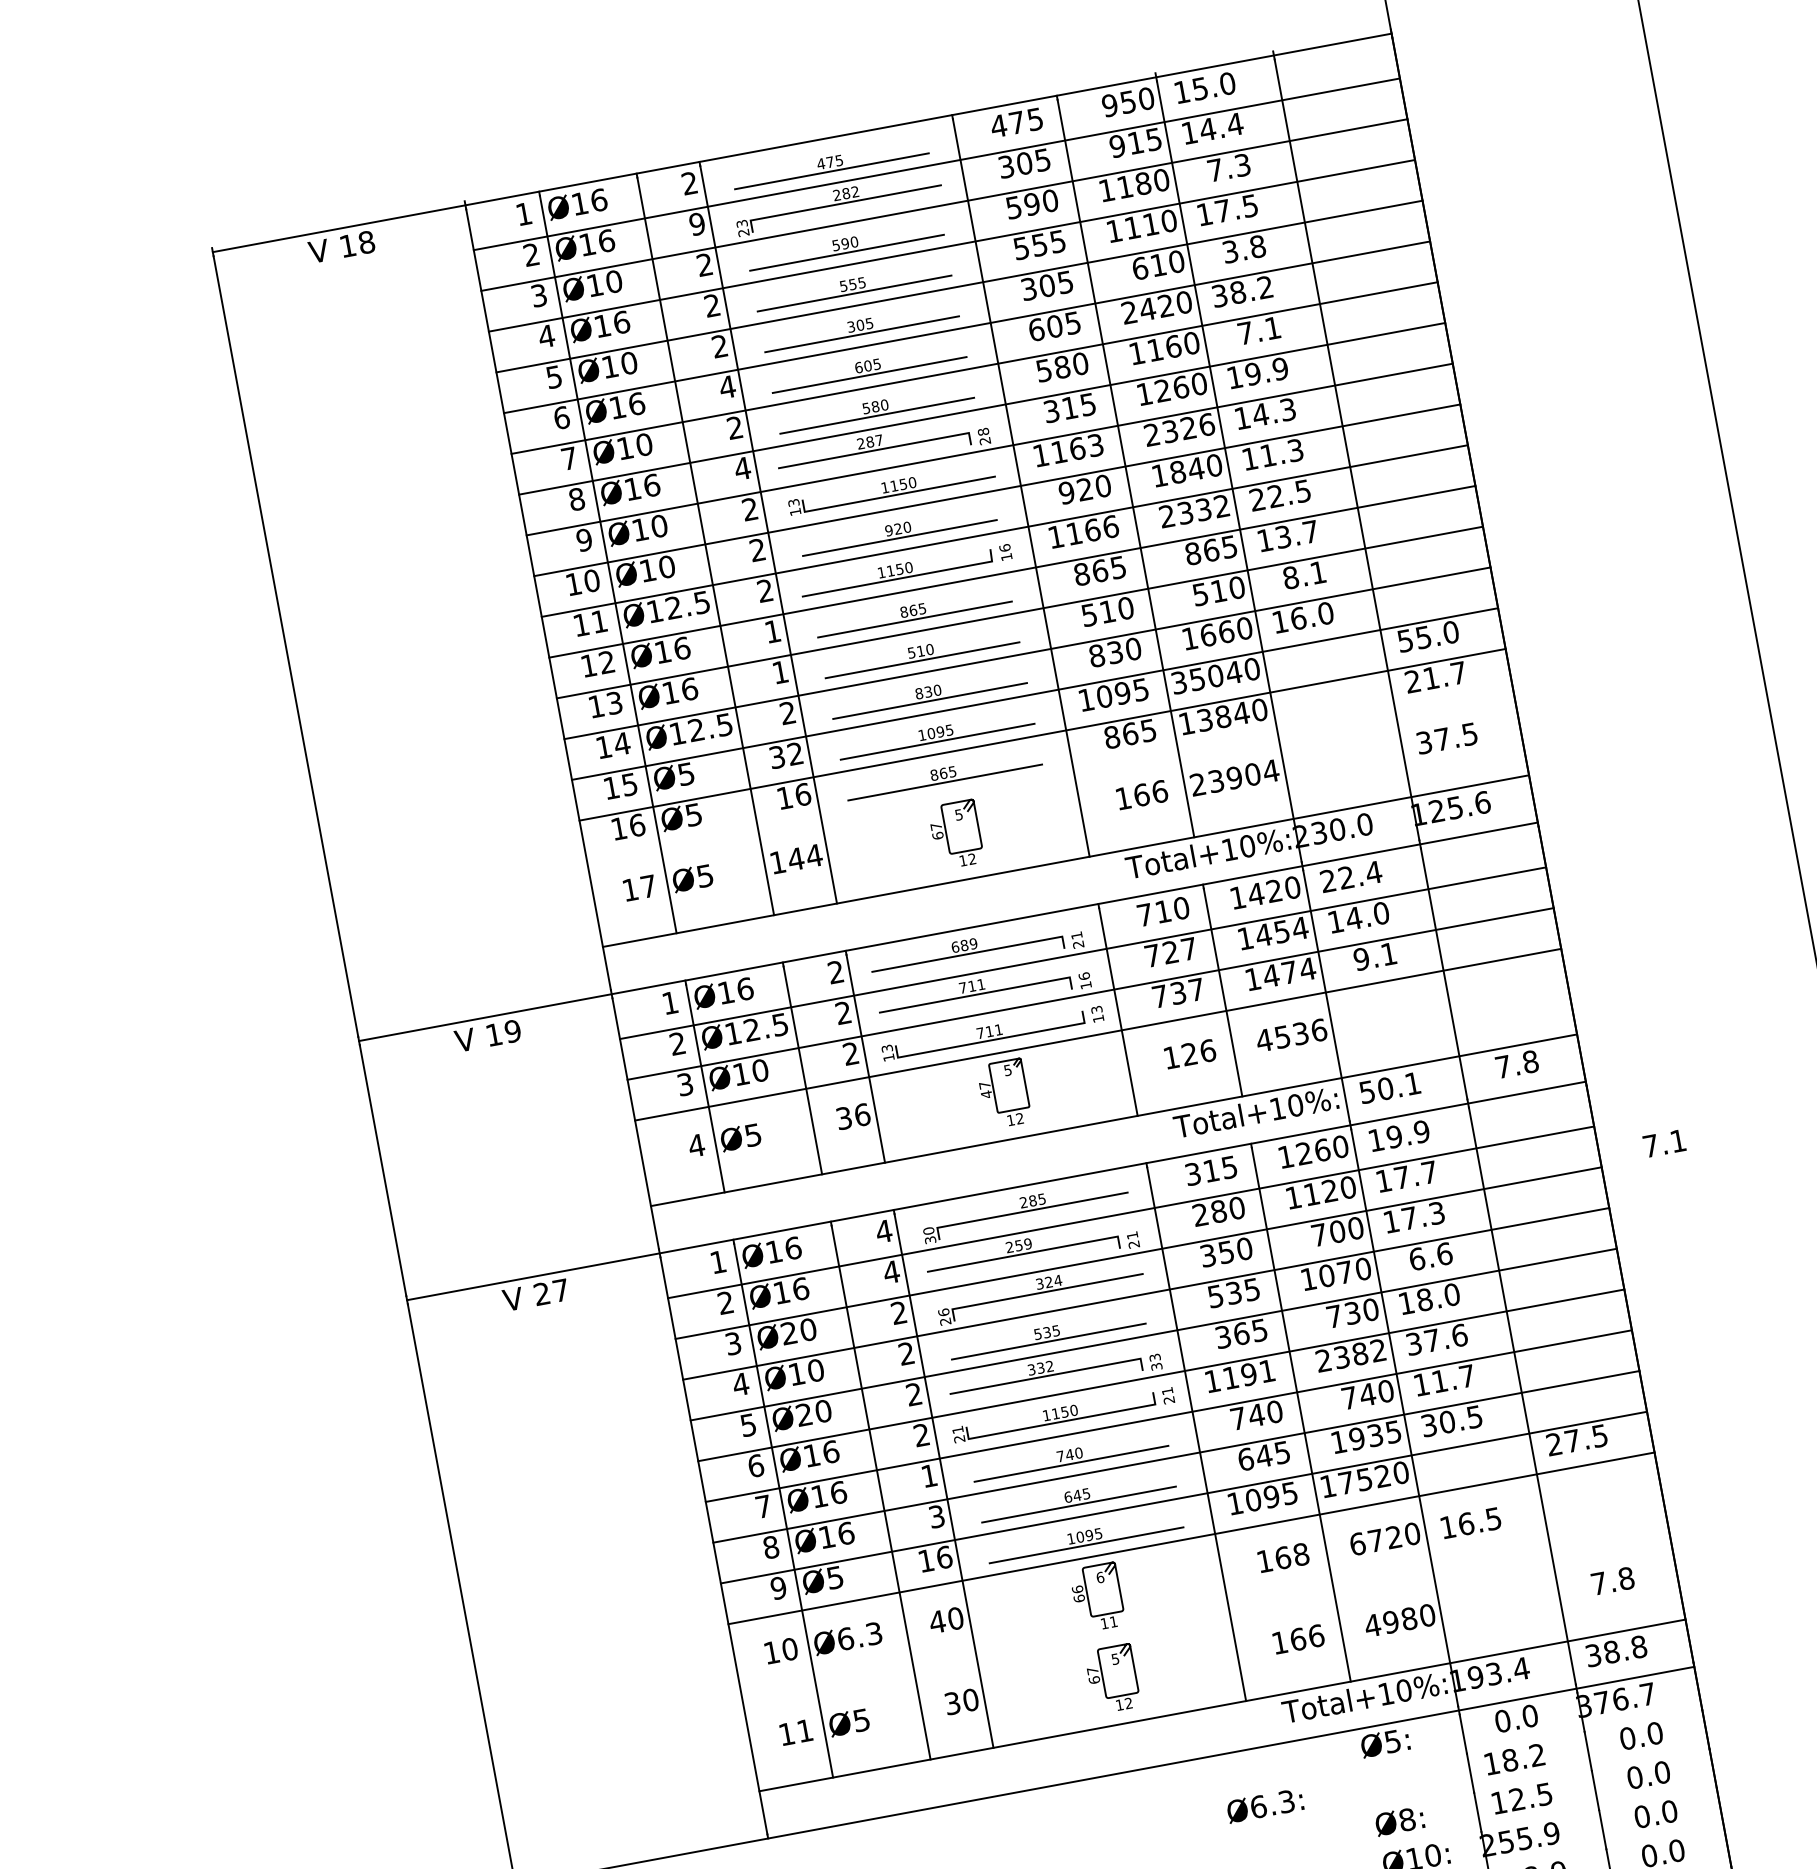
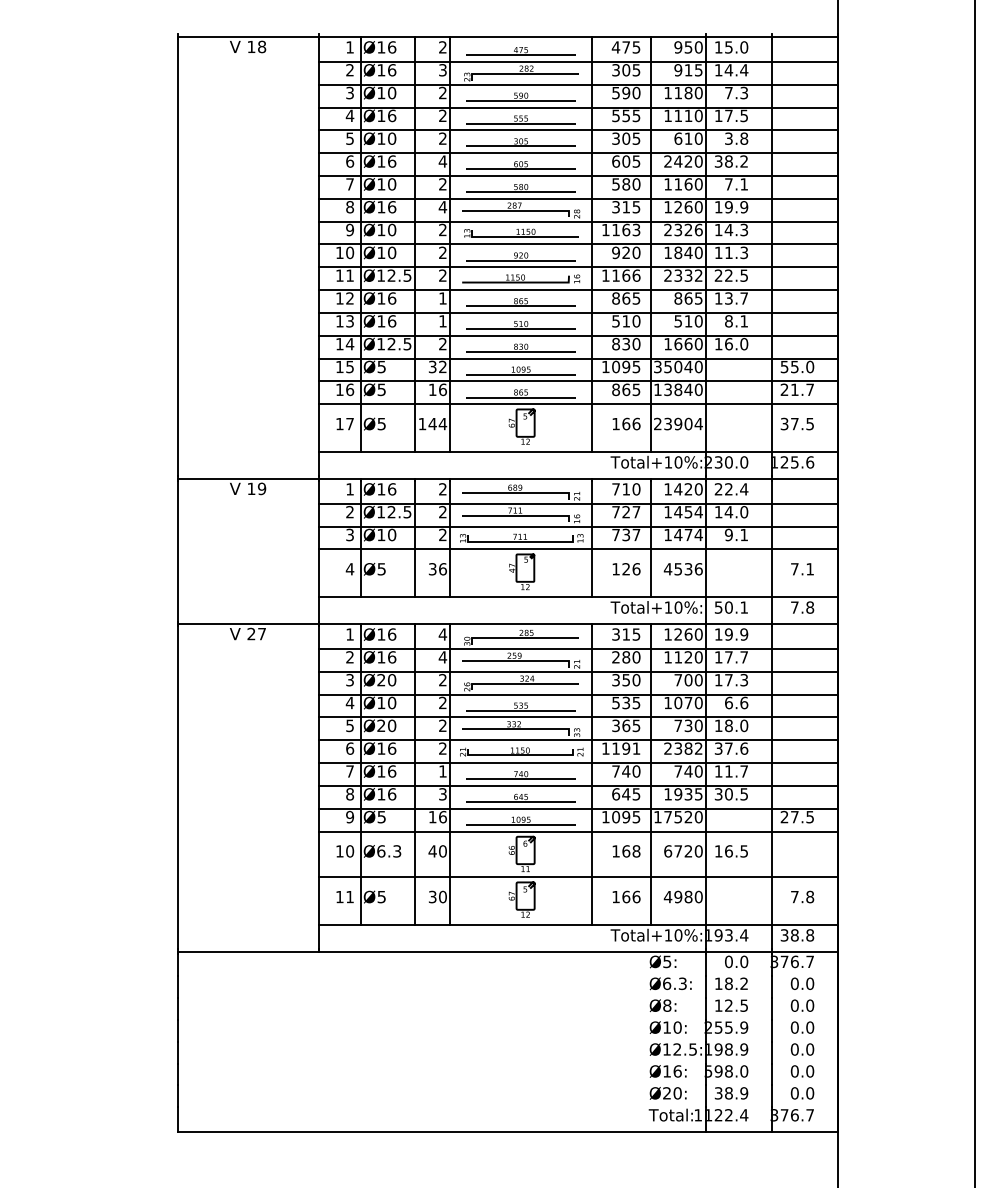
text: (696, 224) -> (442, 70), 9 -> 3
line: (1049, 775) -> (578, 404), added
text: (1664, 1143) -> (802, 569), moved
line: (1206, 1620) -> (578, 877), added
text: (1264, 1805) -> (670, 983), moved

